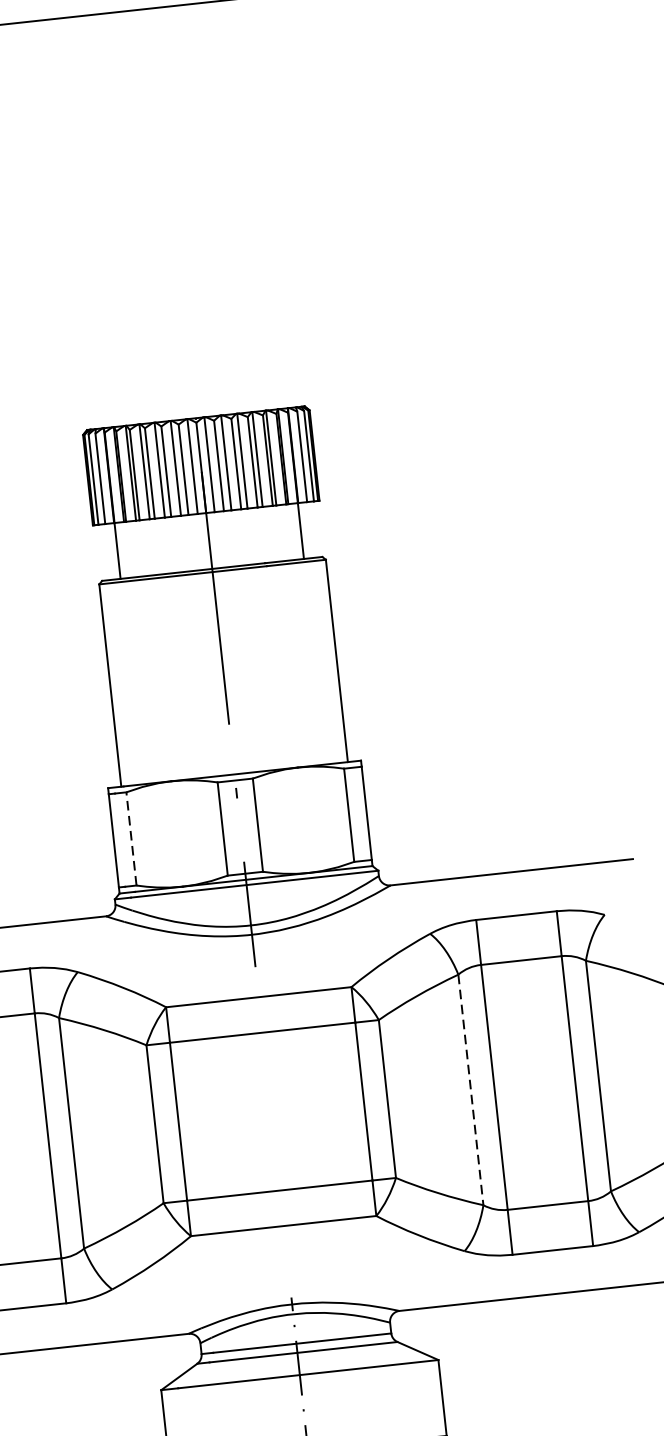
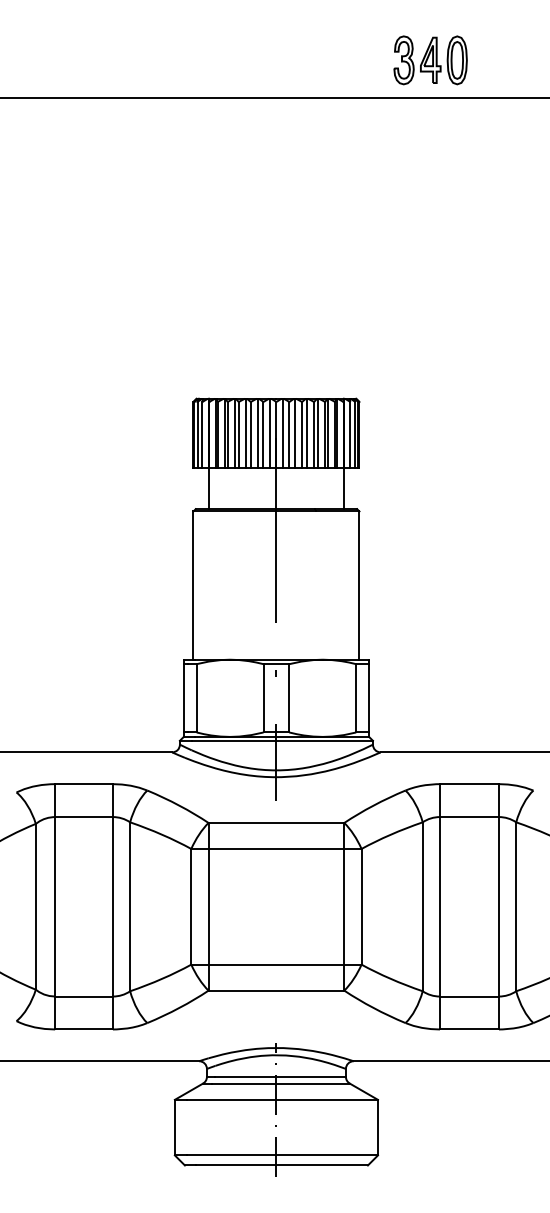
line: (131, 837) -> (196, 697), dashed -> solid
line: (470, 1090) -> (422, 907), dashed -> solid

